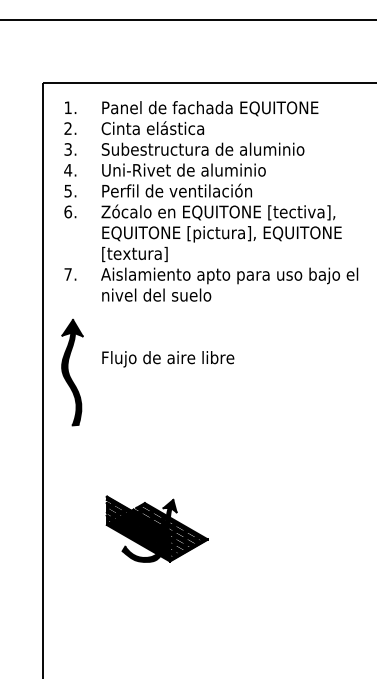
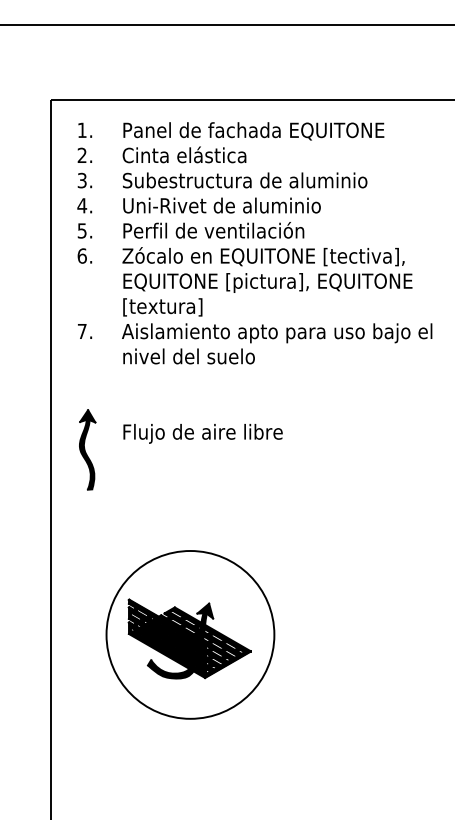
part: (72, 372) -> (87, 449), size x0.62
circle: (157, 525) -> (190, 634), added

